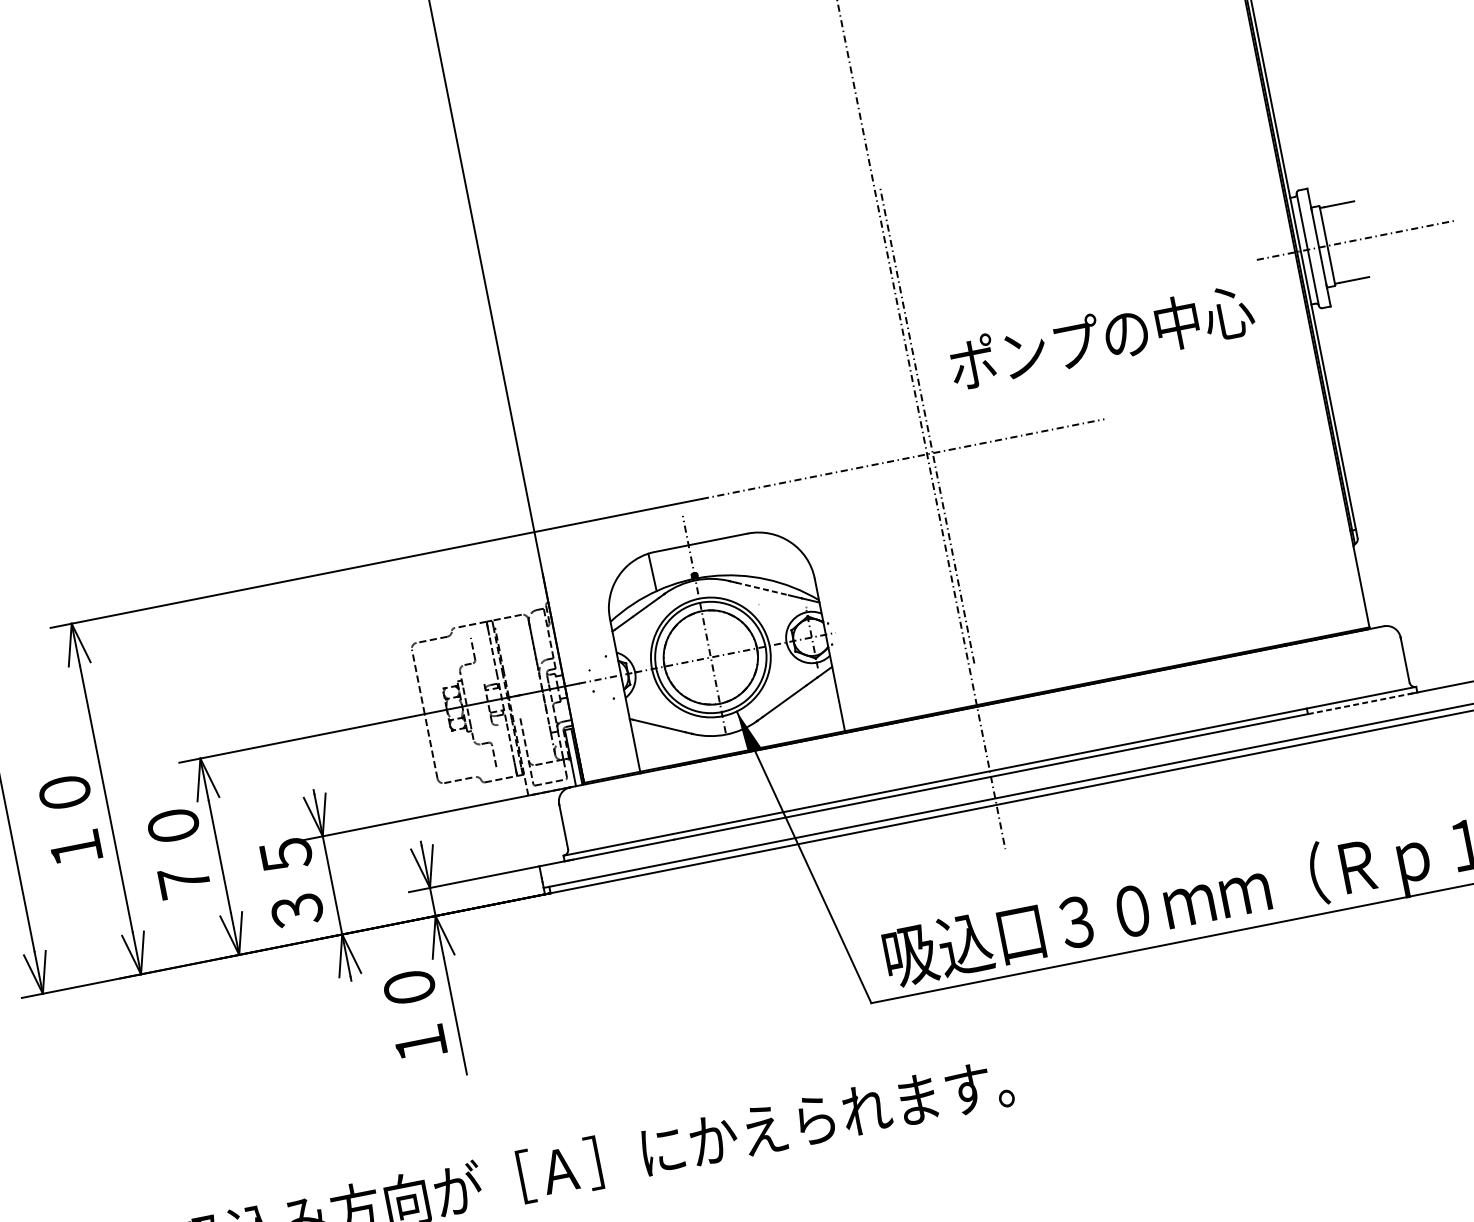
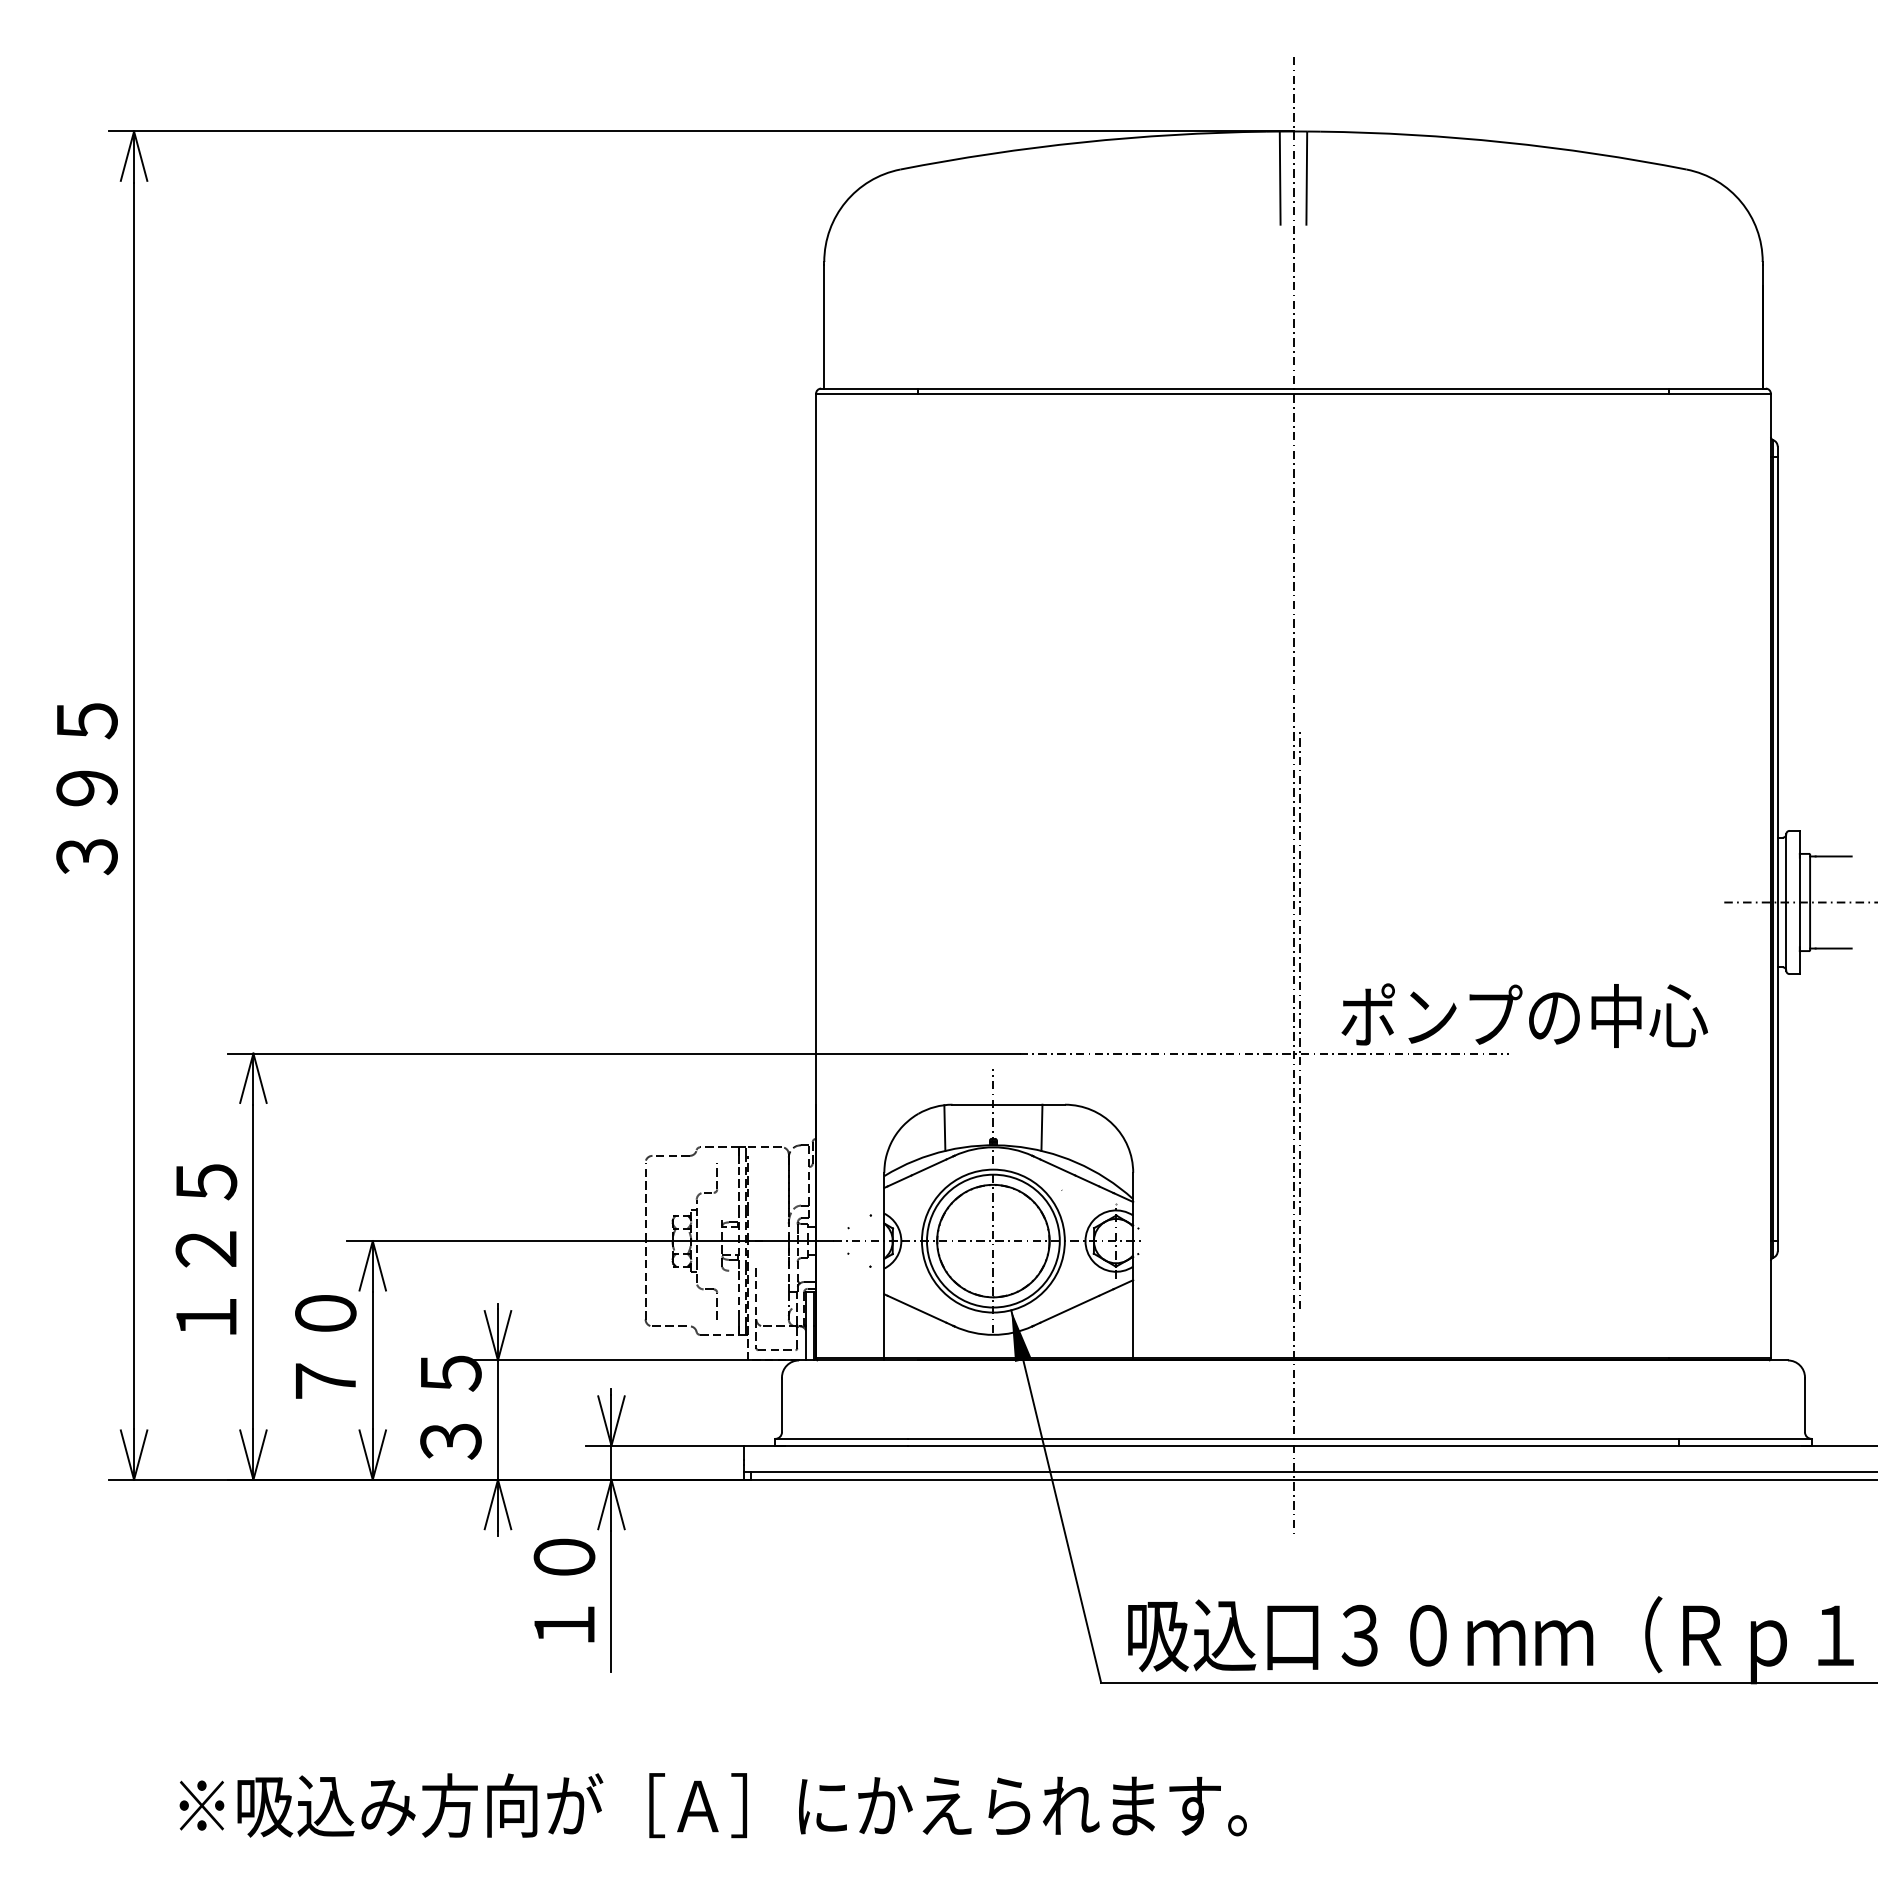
text: (1101, 337) -> (1524, 1015), moved
line: (731, 556) -> (1041, 1127), added
line: (763, 589) -> (1070, 1173), dashed -> solid
line: (1362, 703) -> (1745, 1445), dashed -> solid
text: (59, 764) -> (206, 1215), １０ -> １２５

